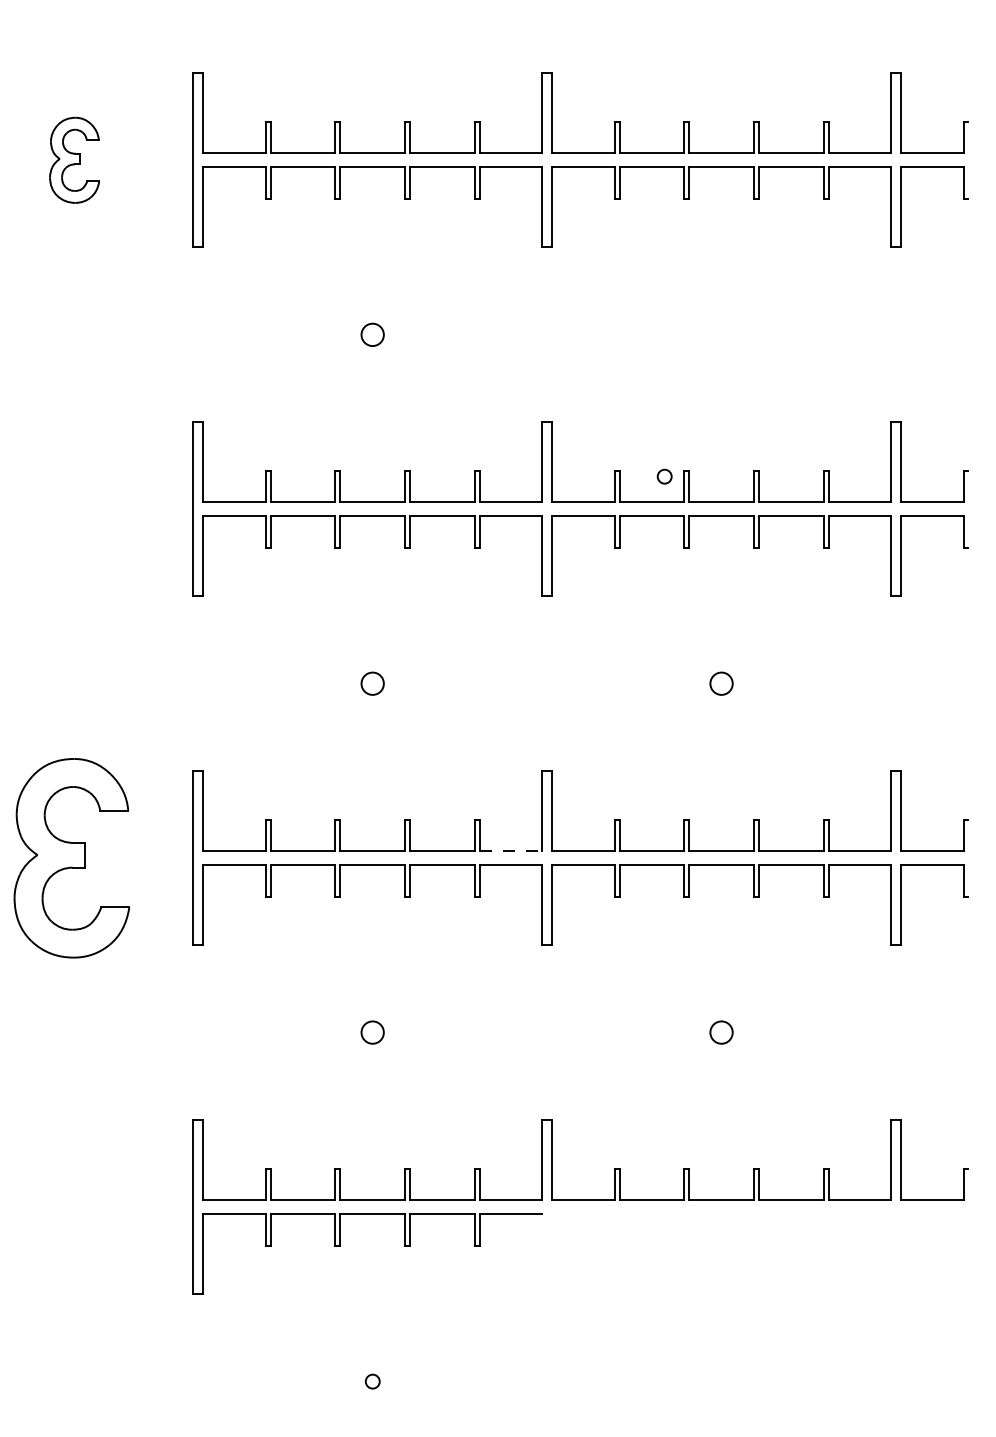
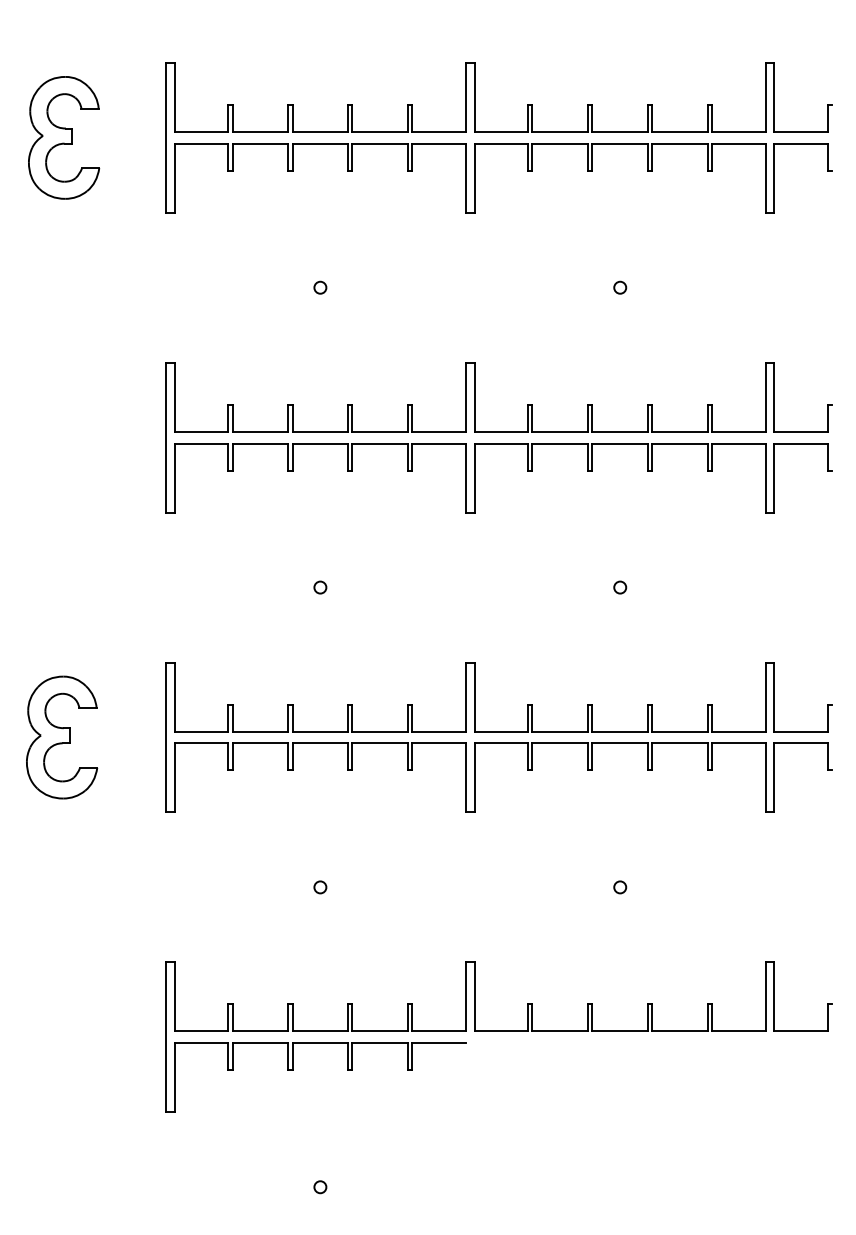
part: (74, 159) -> (64, 137), size x1.67
circle: (372, 334) -> (320, 287), size x0.62
circle: (665, 476) -> (620, 287), moved
circle: (372, 683) -> (320, 587), size x0.62
circle: (722, 683) -> (620, 587), size x0.62
line: (511, 851) -> (439, 731), dashed -> solid
part: (72, 858) -> (62, 737), size x0.71
circle: (372, 1032) -> (320, 887), size x0.62
circle: (722, 1032) -> (620, 887), size x0.62

